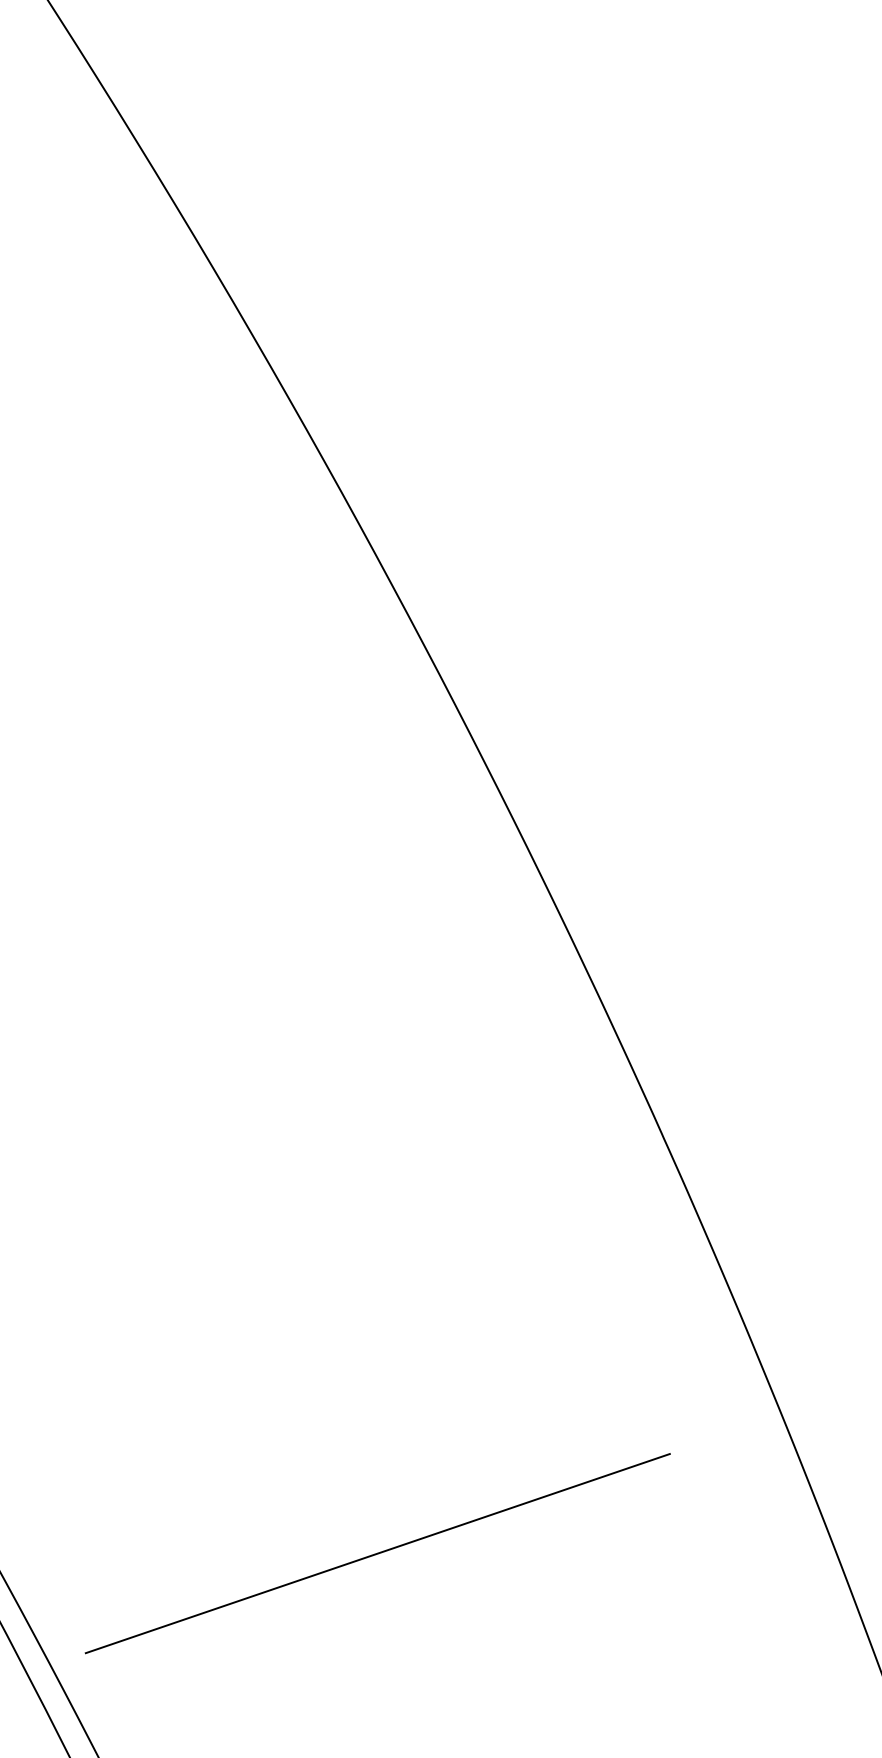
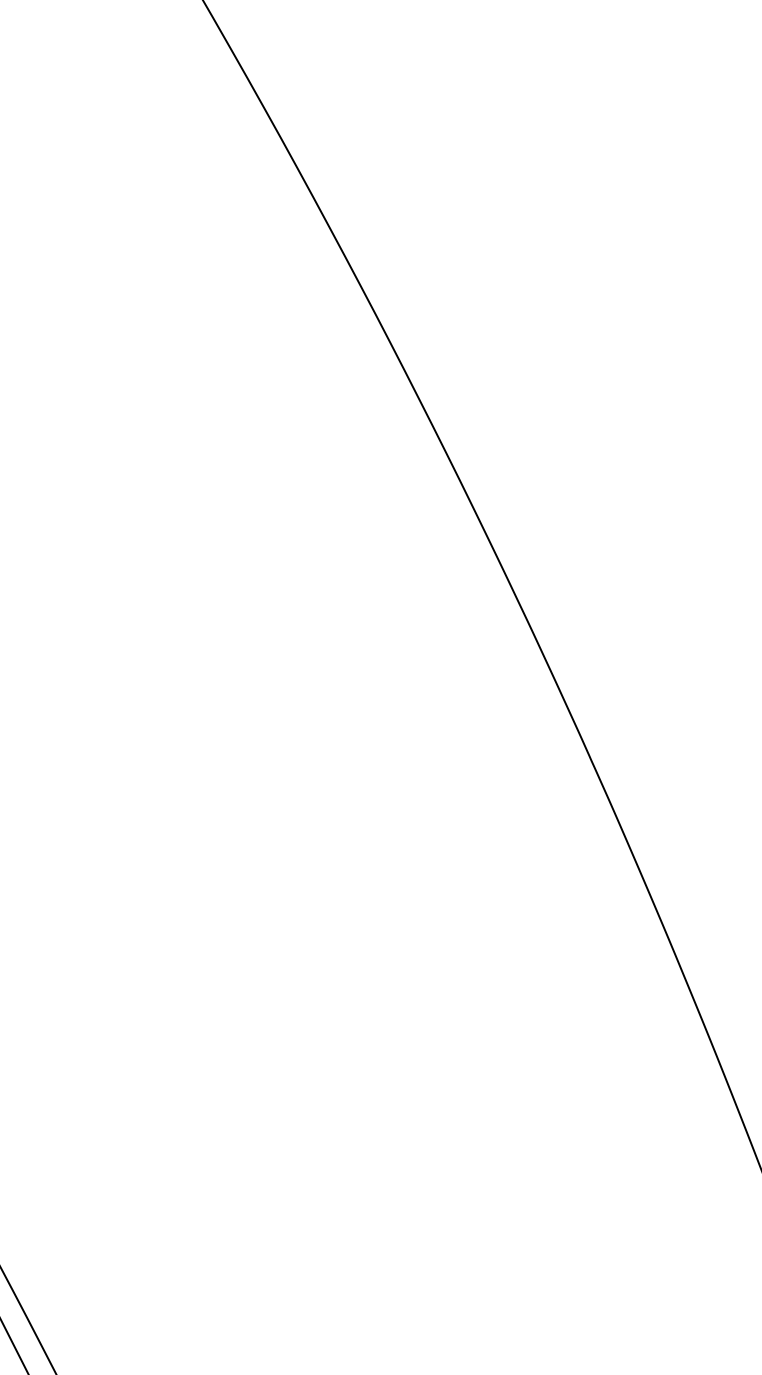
line: (377, 1553) -> (315, 1159), removed

